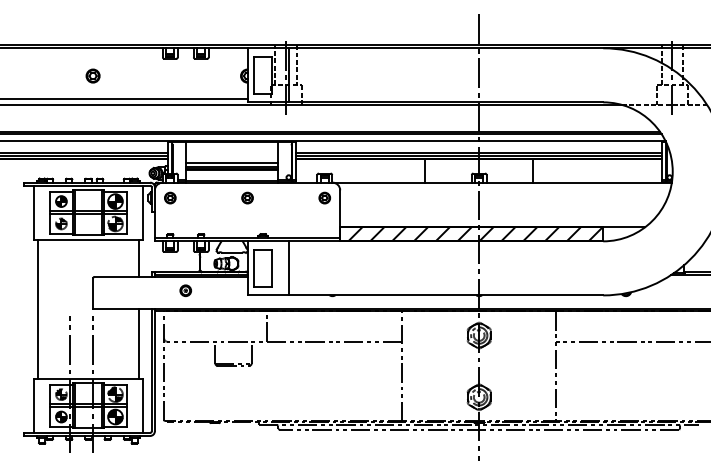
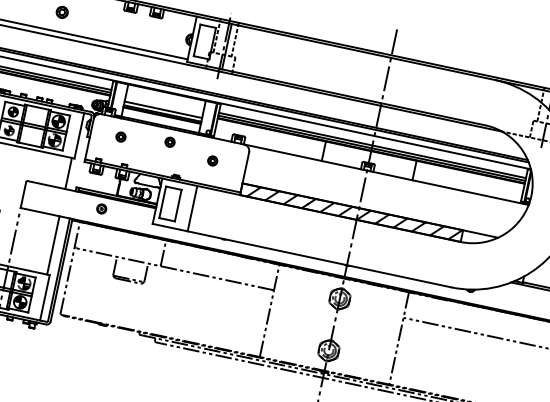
part: (170, 197) -> (121, 136), moved
part: (324, 197) -> (212, 160), moved

